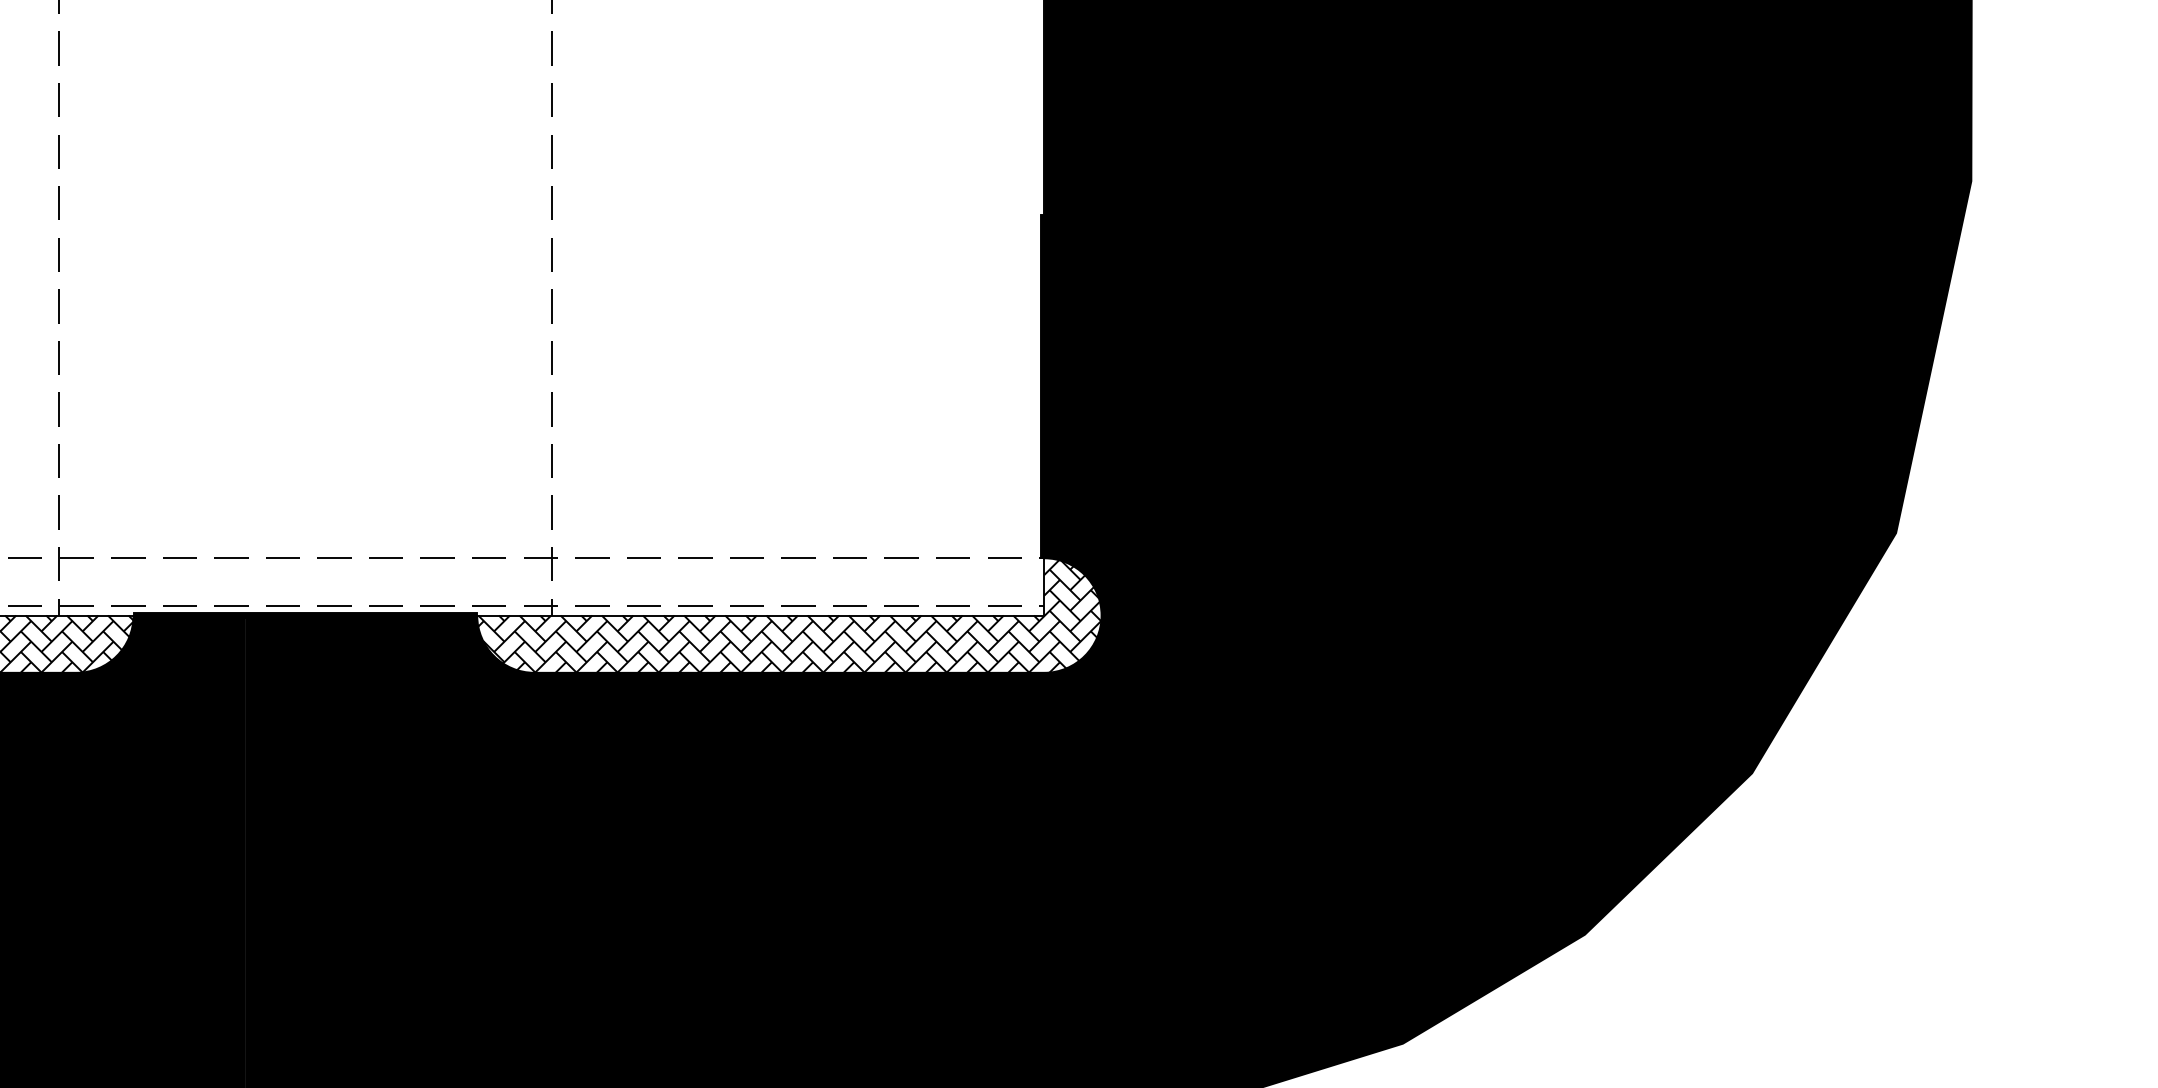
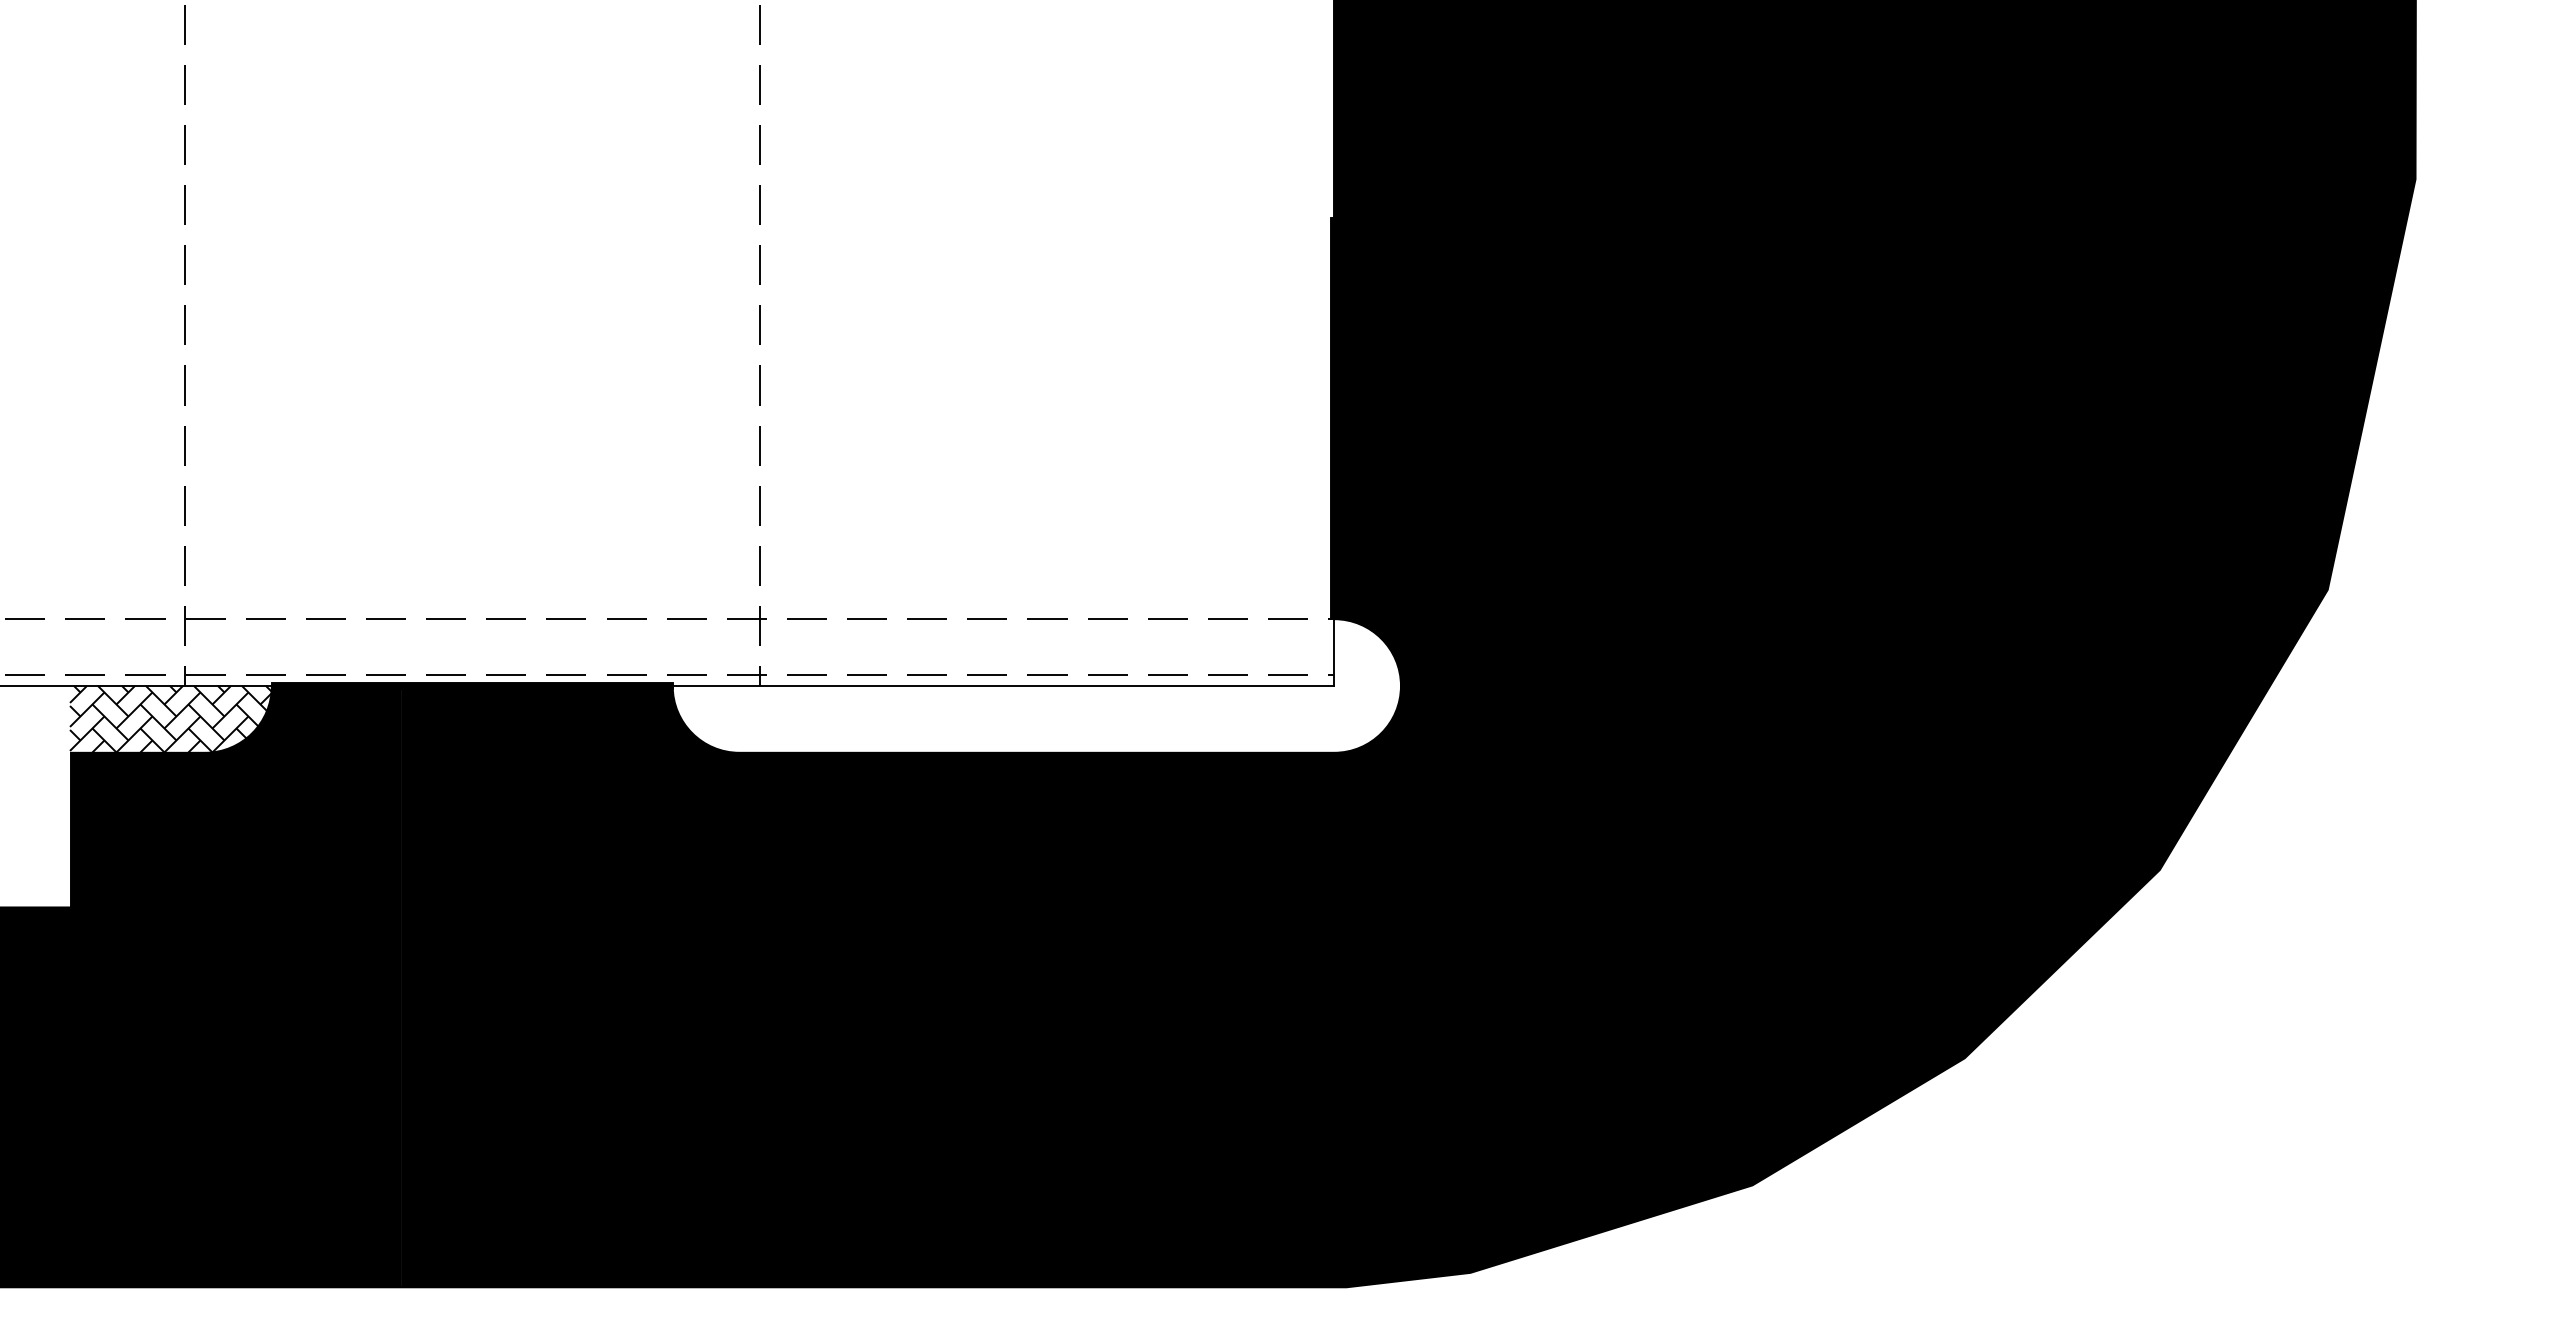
hatch: (789, 615) -> (1036, 686), removed

